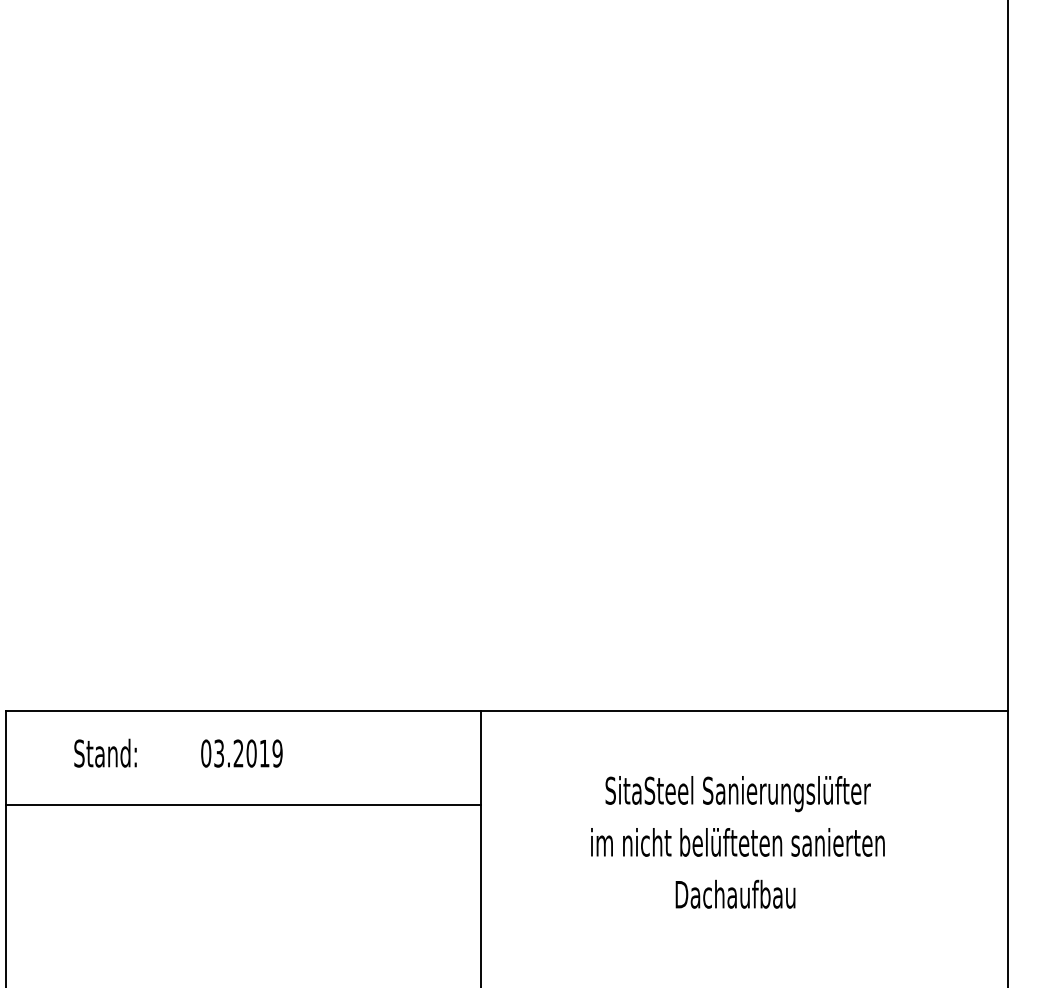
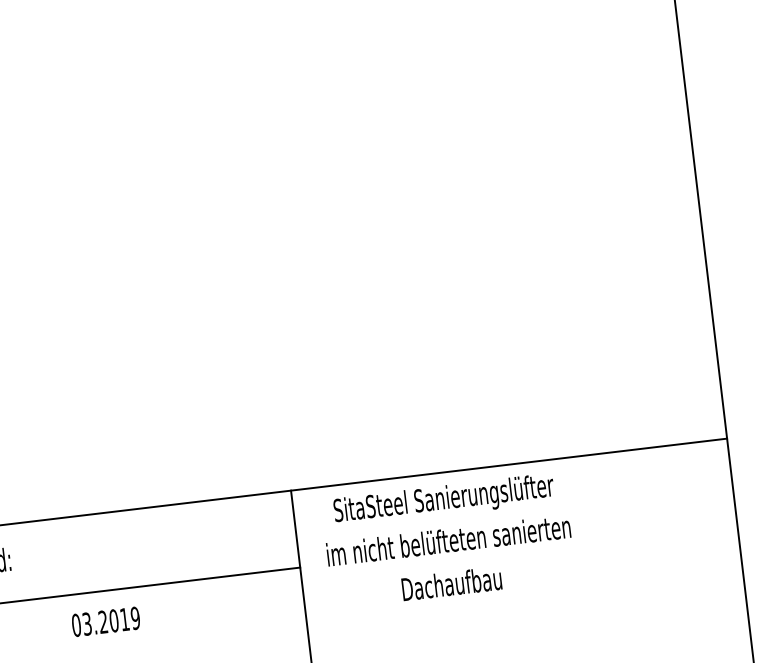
text: (241, 753) -> (105, 621), moved
text: (737, 842) -> (448, 540), moved

